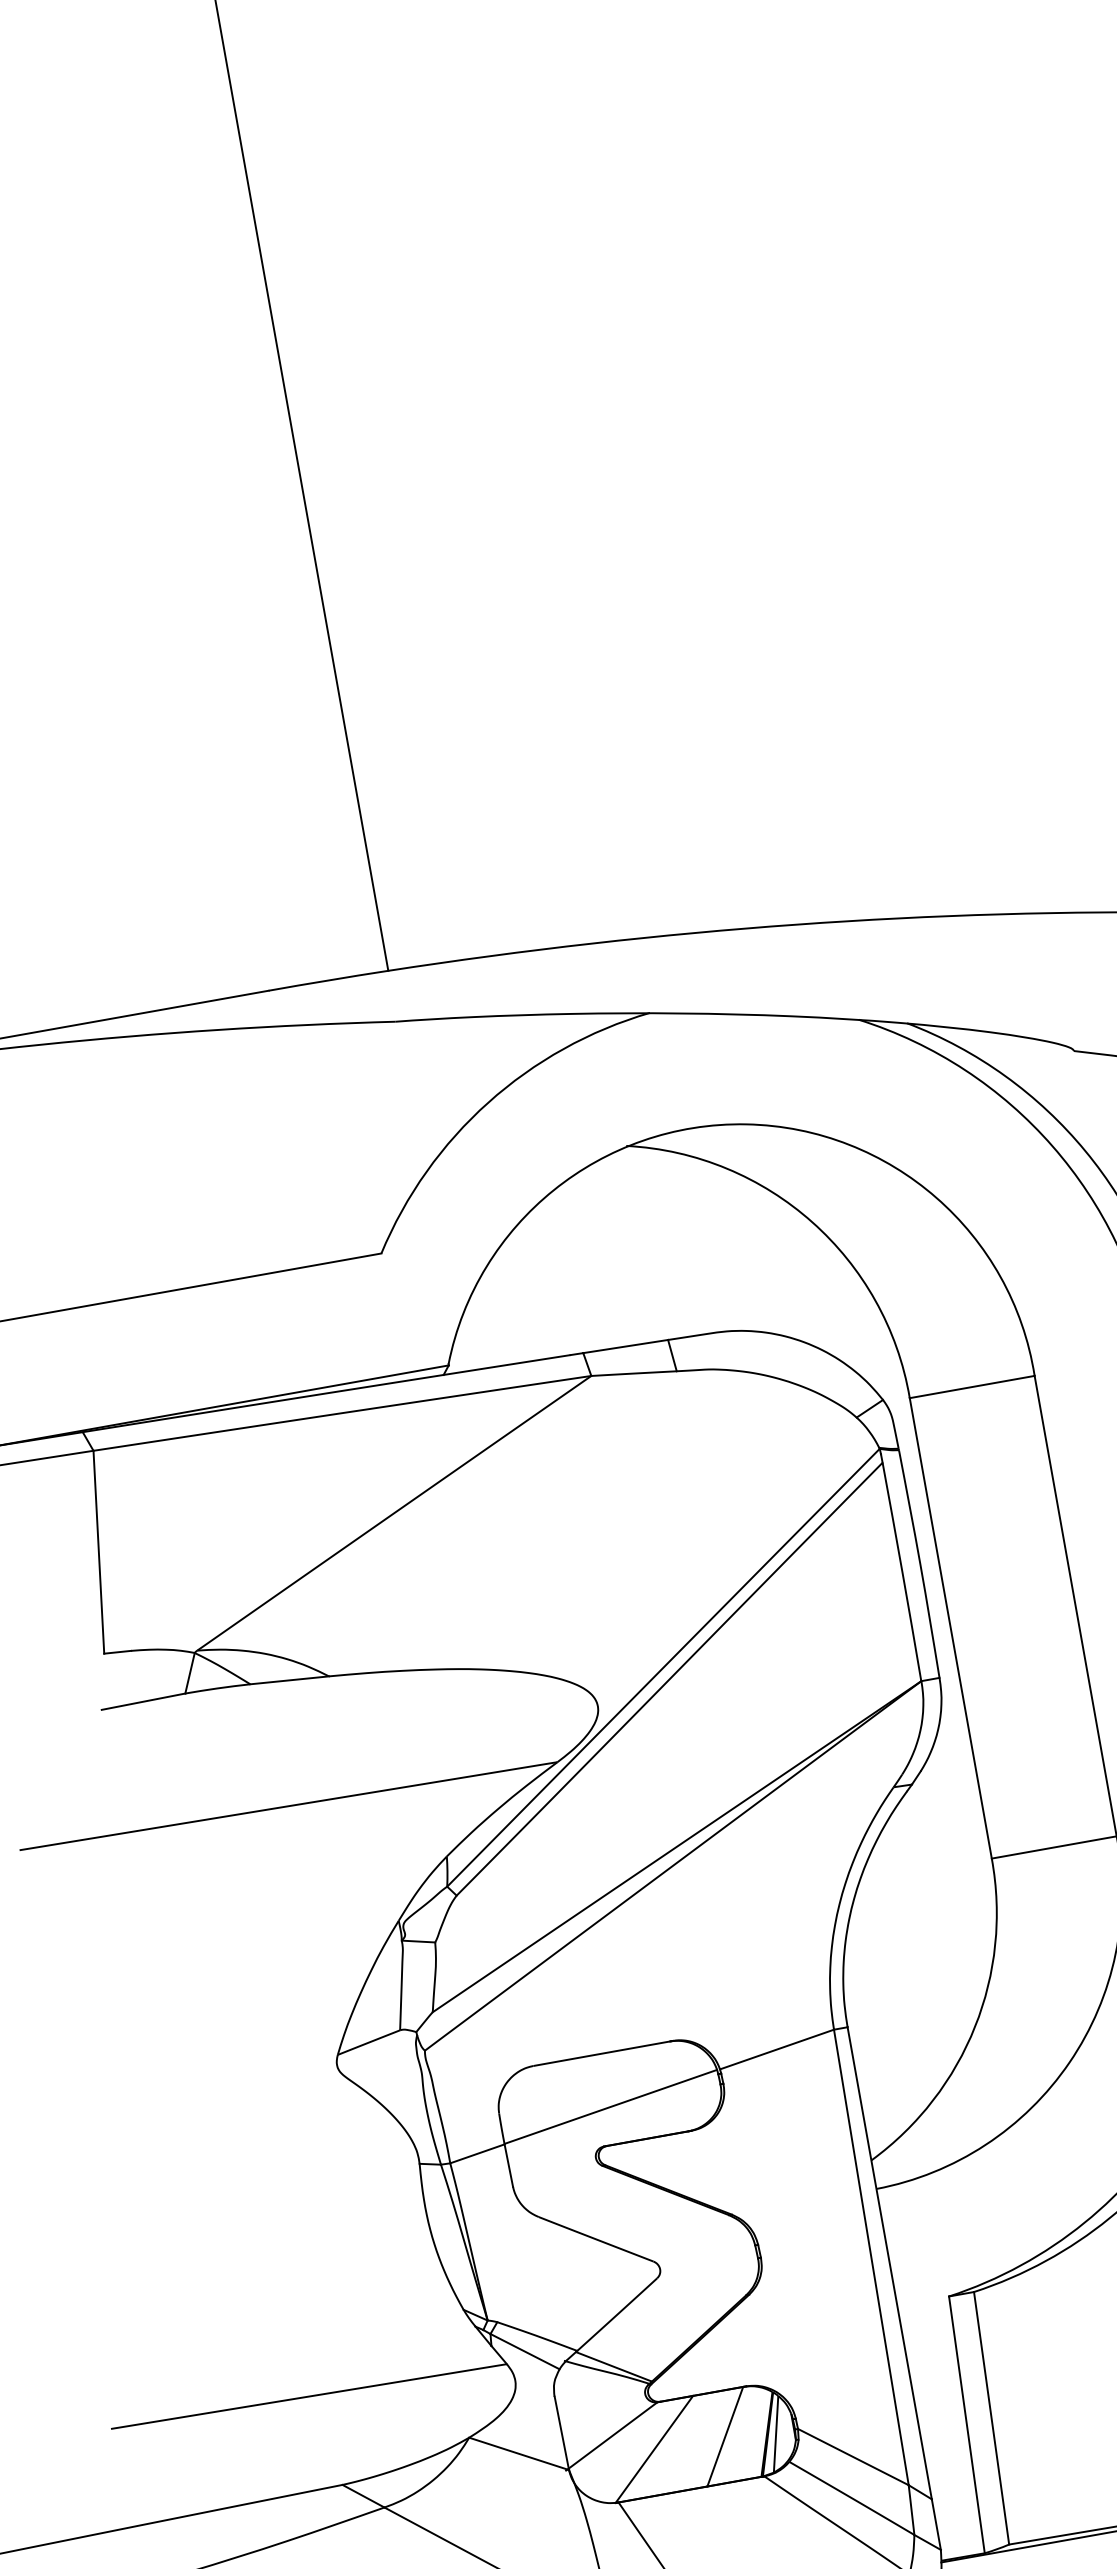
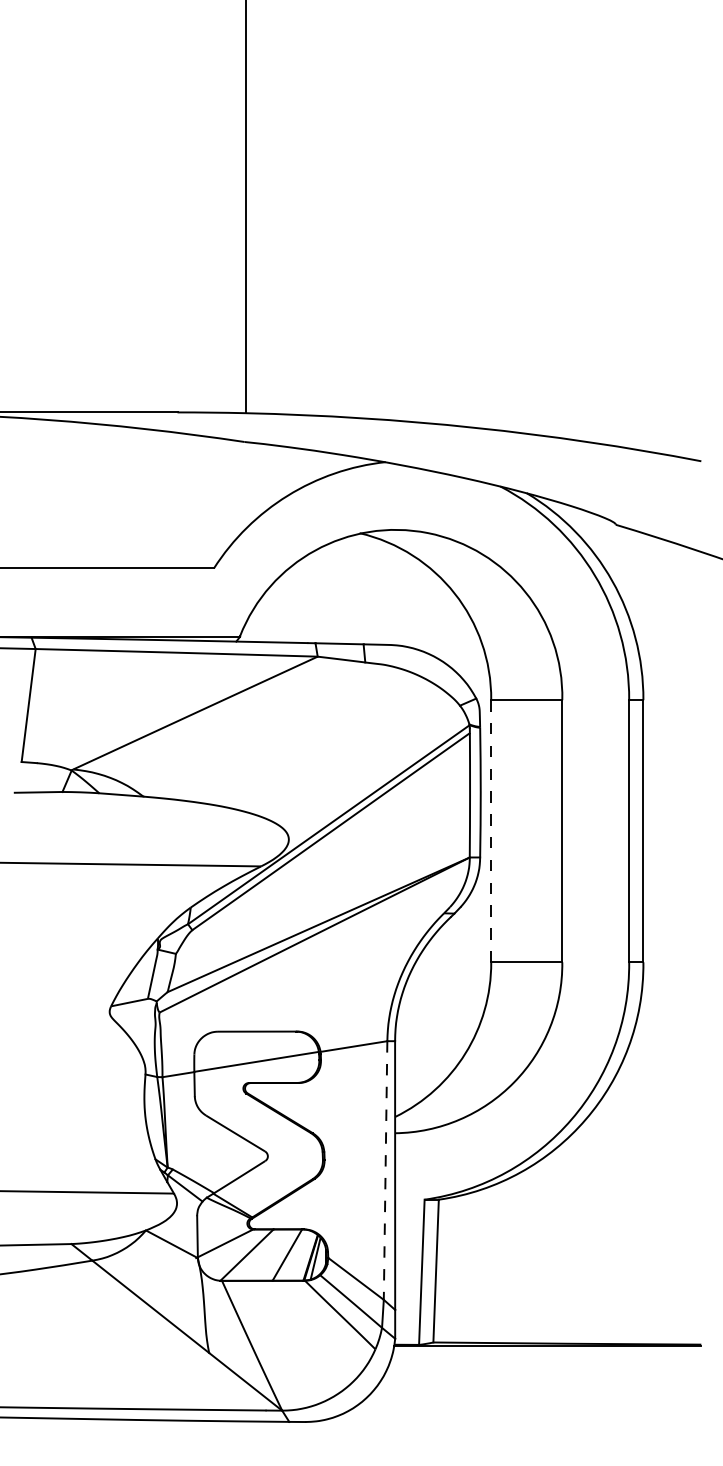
line: (951, 1626) -> (491, 830), solid -> dashed
line: (871, 2259) -> (385, 1171), solid -> dashed

